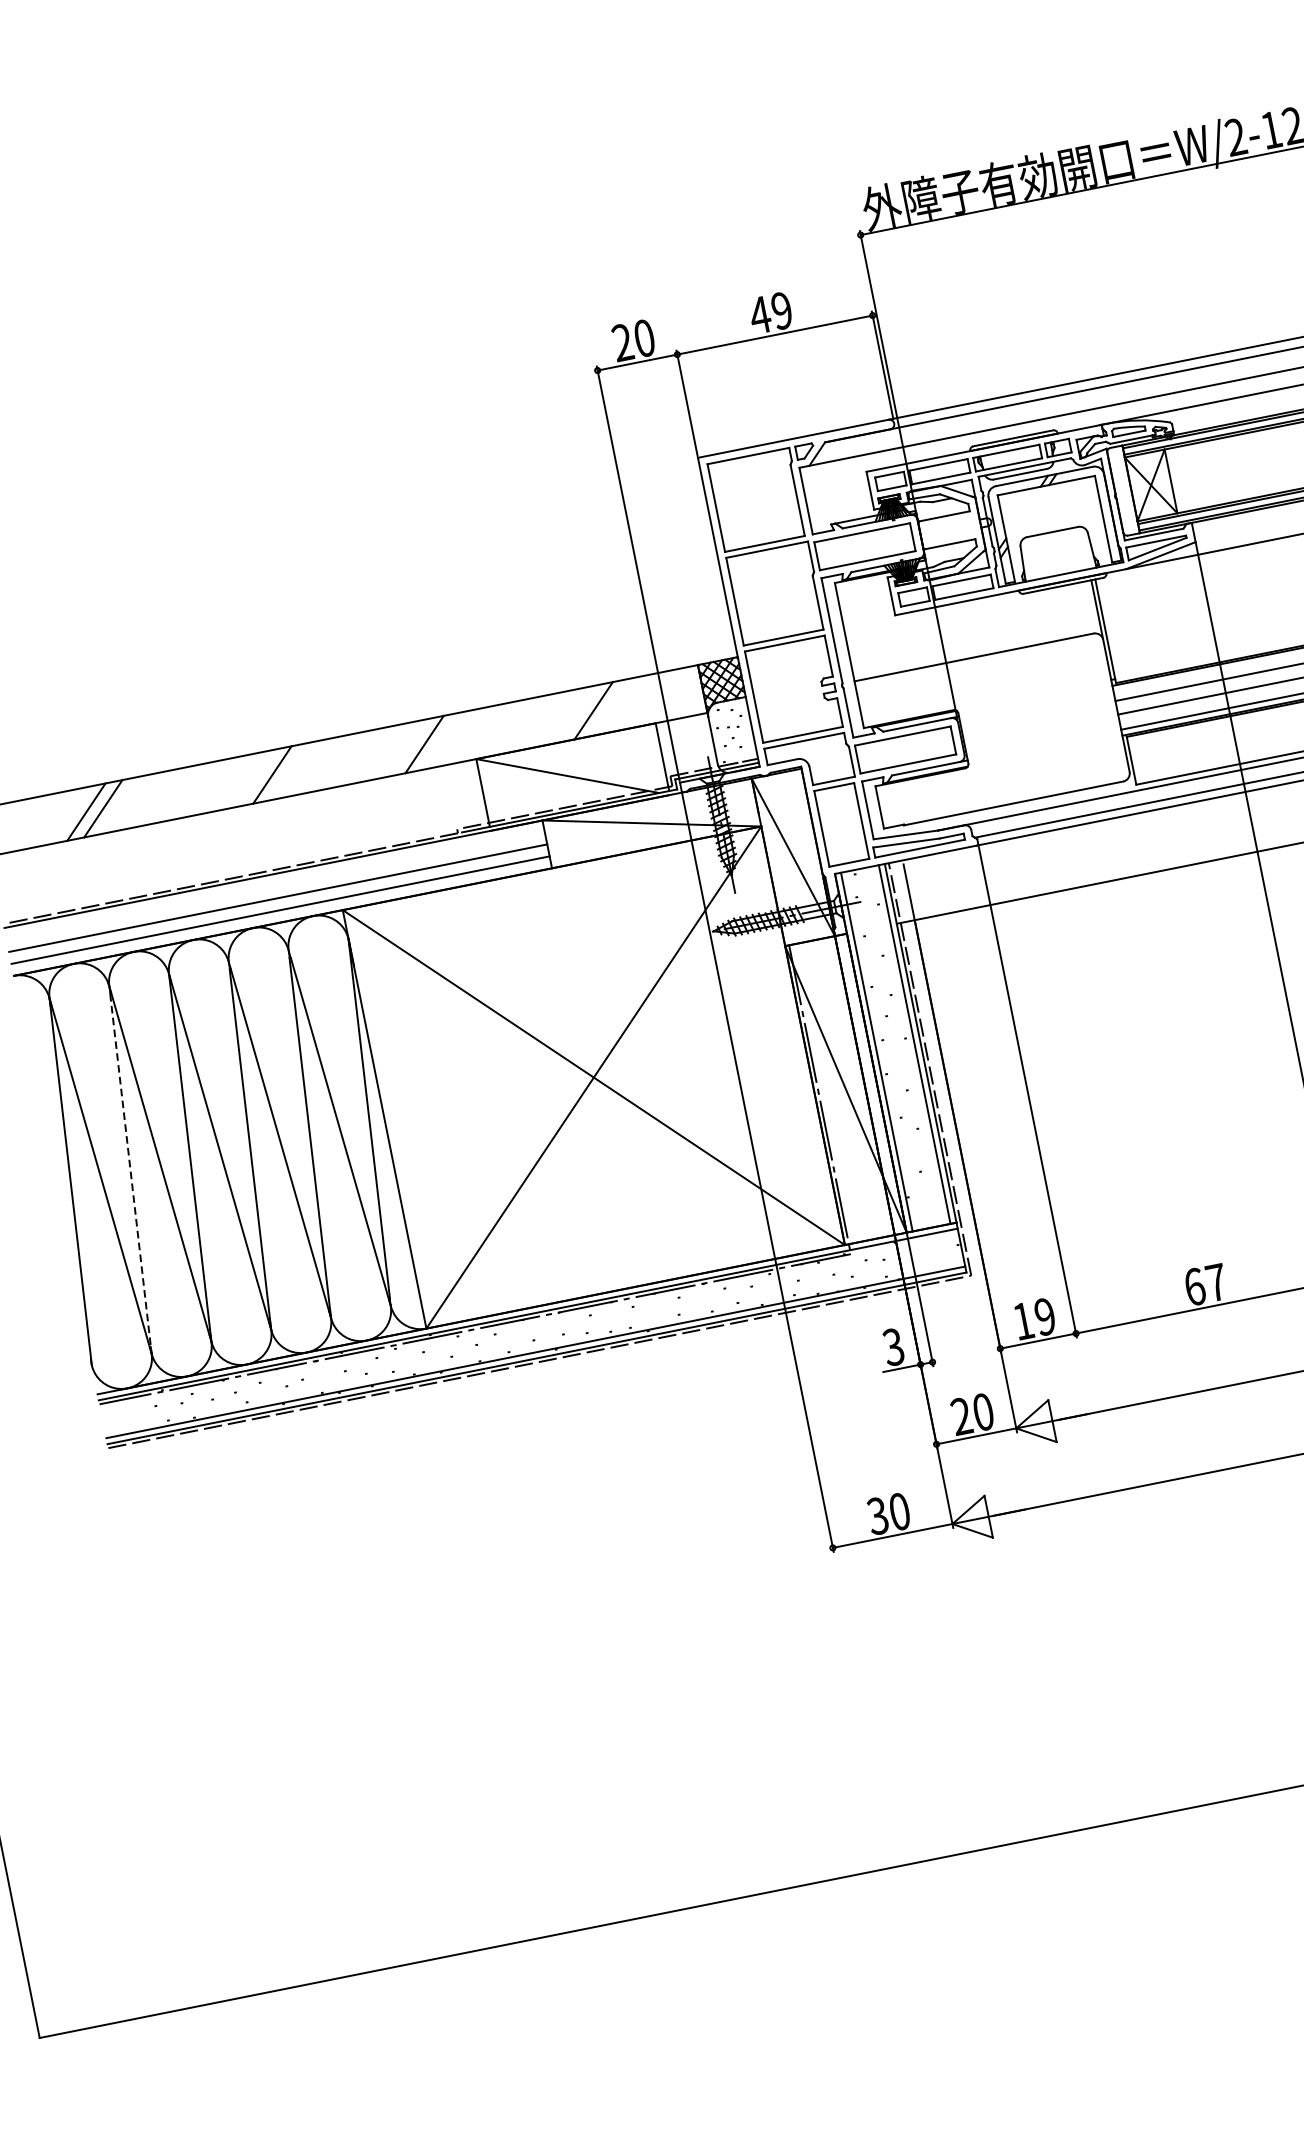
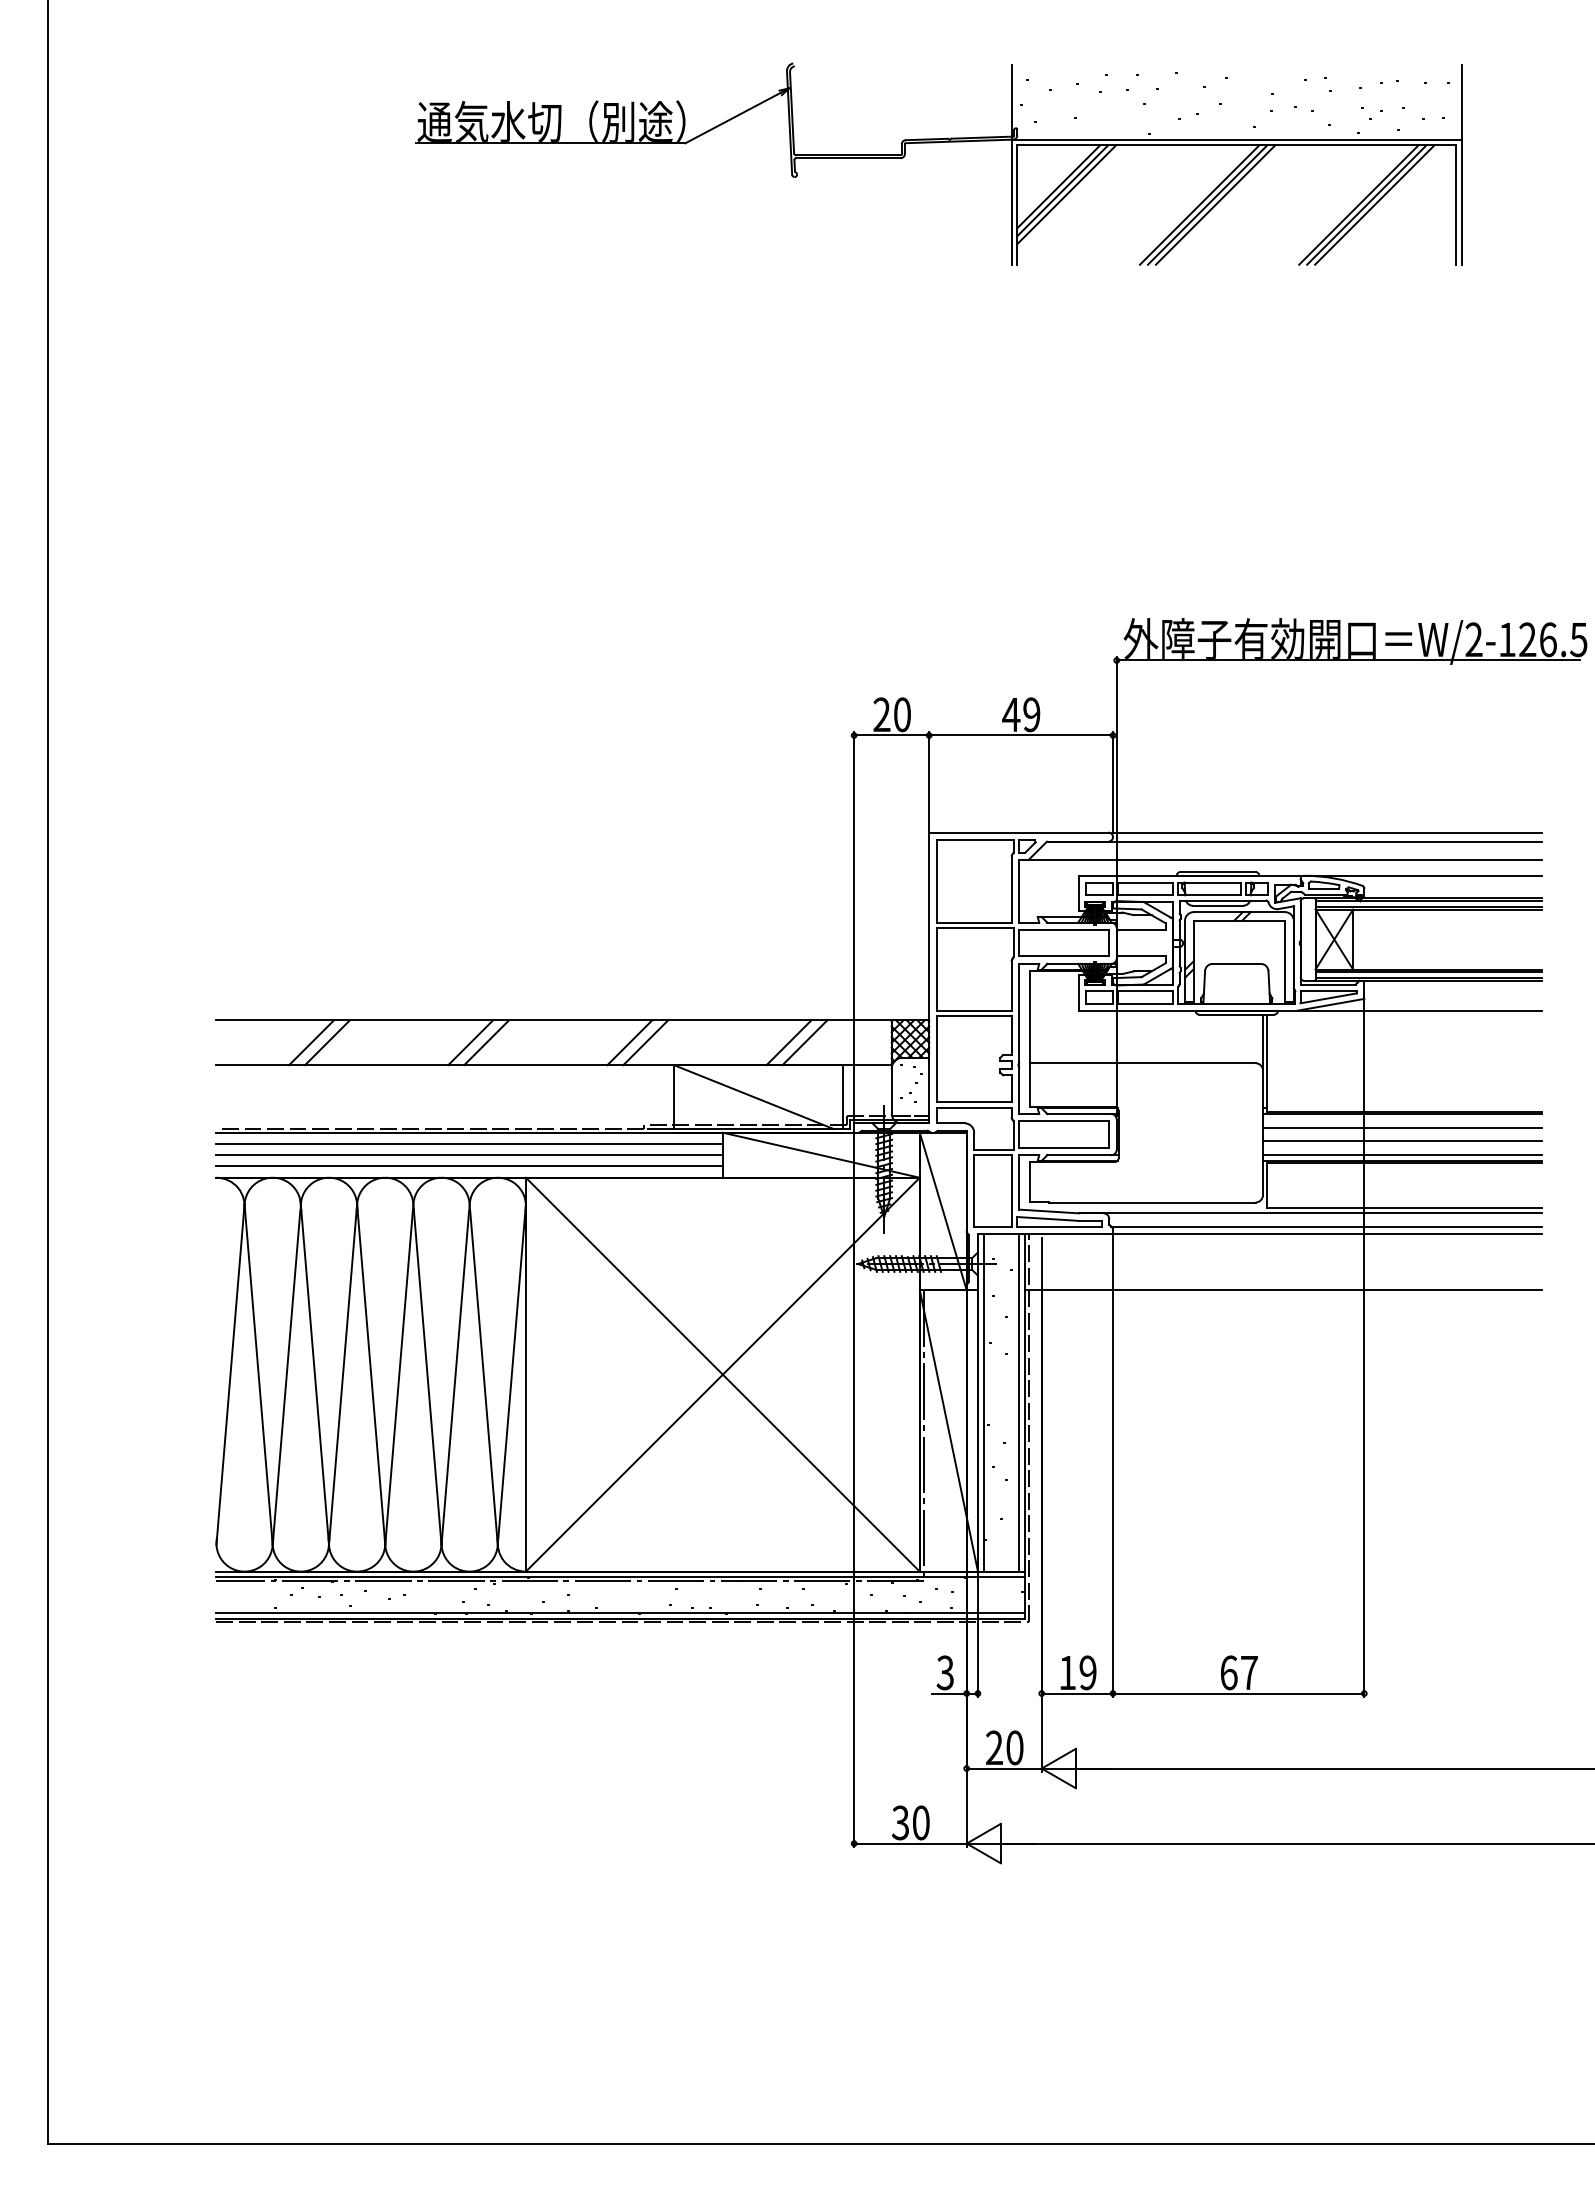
line: (610, 707) -> (804, 1042), added
line: (441, 741) -> (645, 1042), added
line: (255, 778) -> (470, 1042), added
line: (275, 885) -> (469, 1143), added
line: (131, 1174) -> (286, 1378), dashed -> solid

